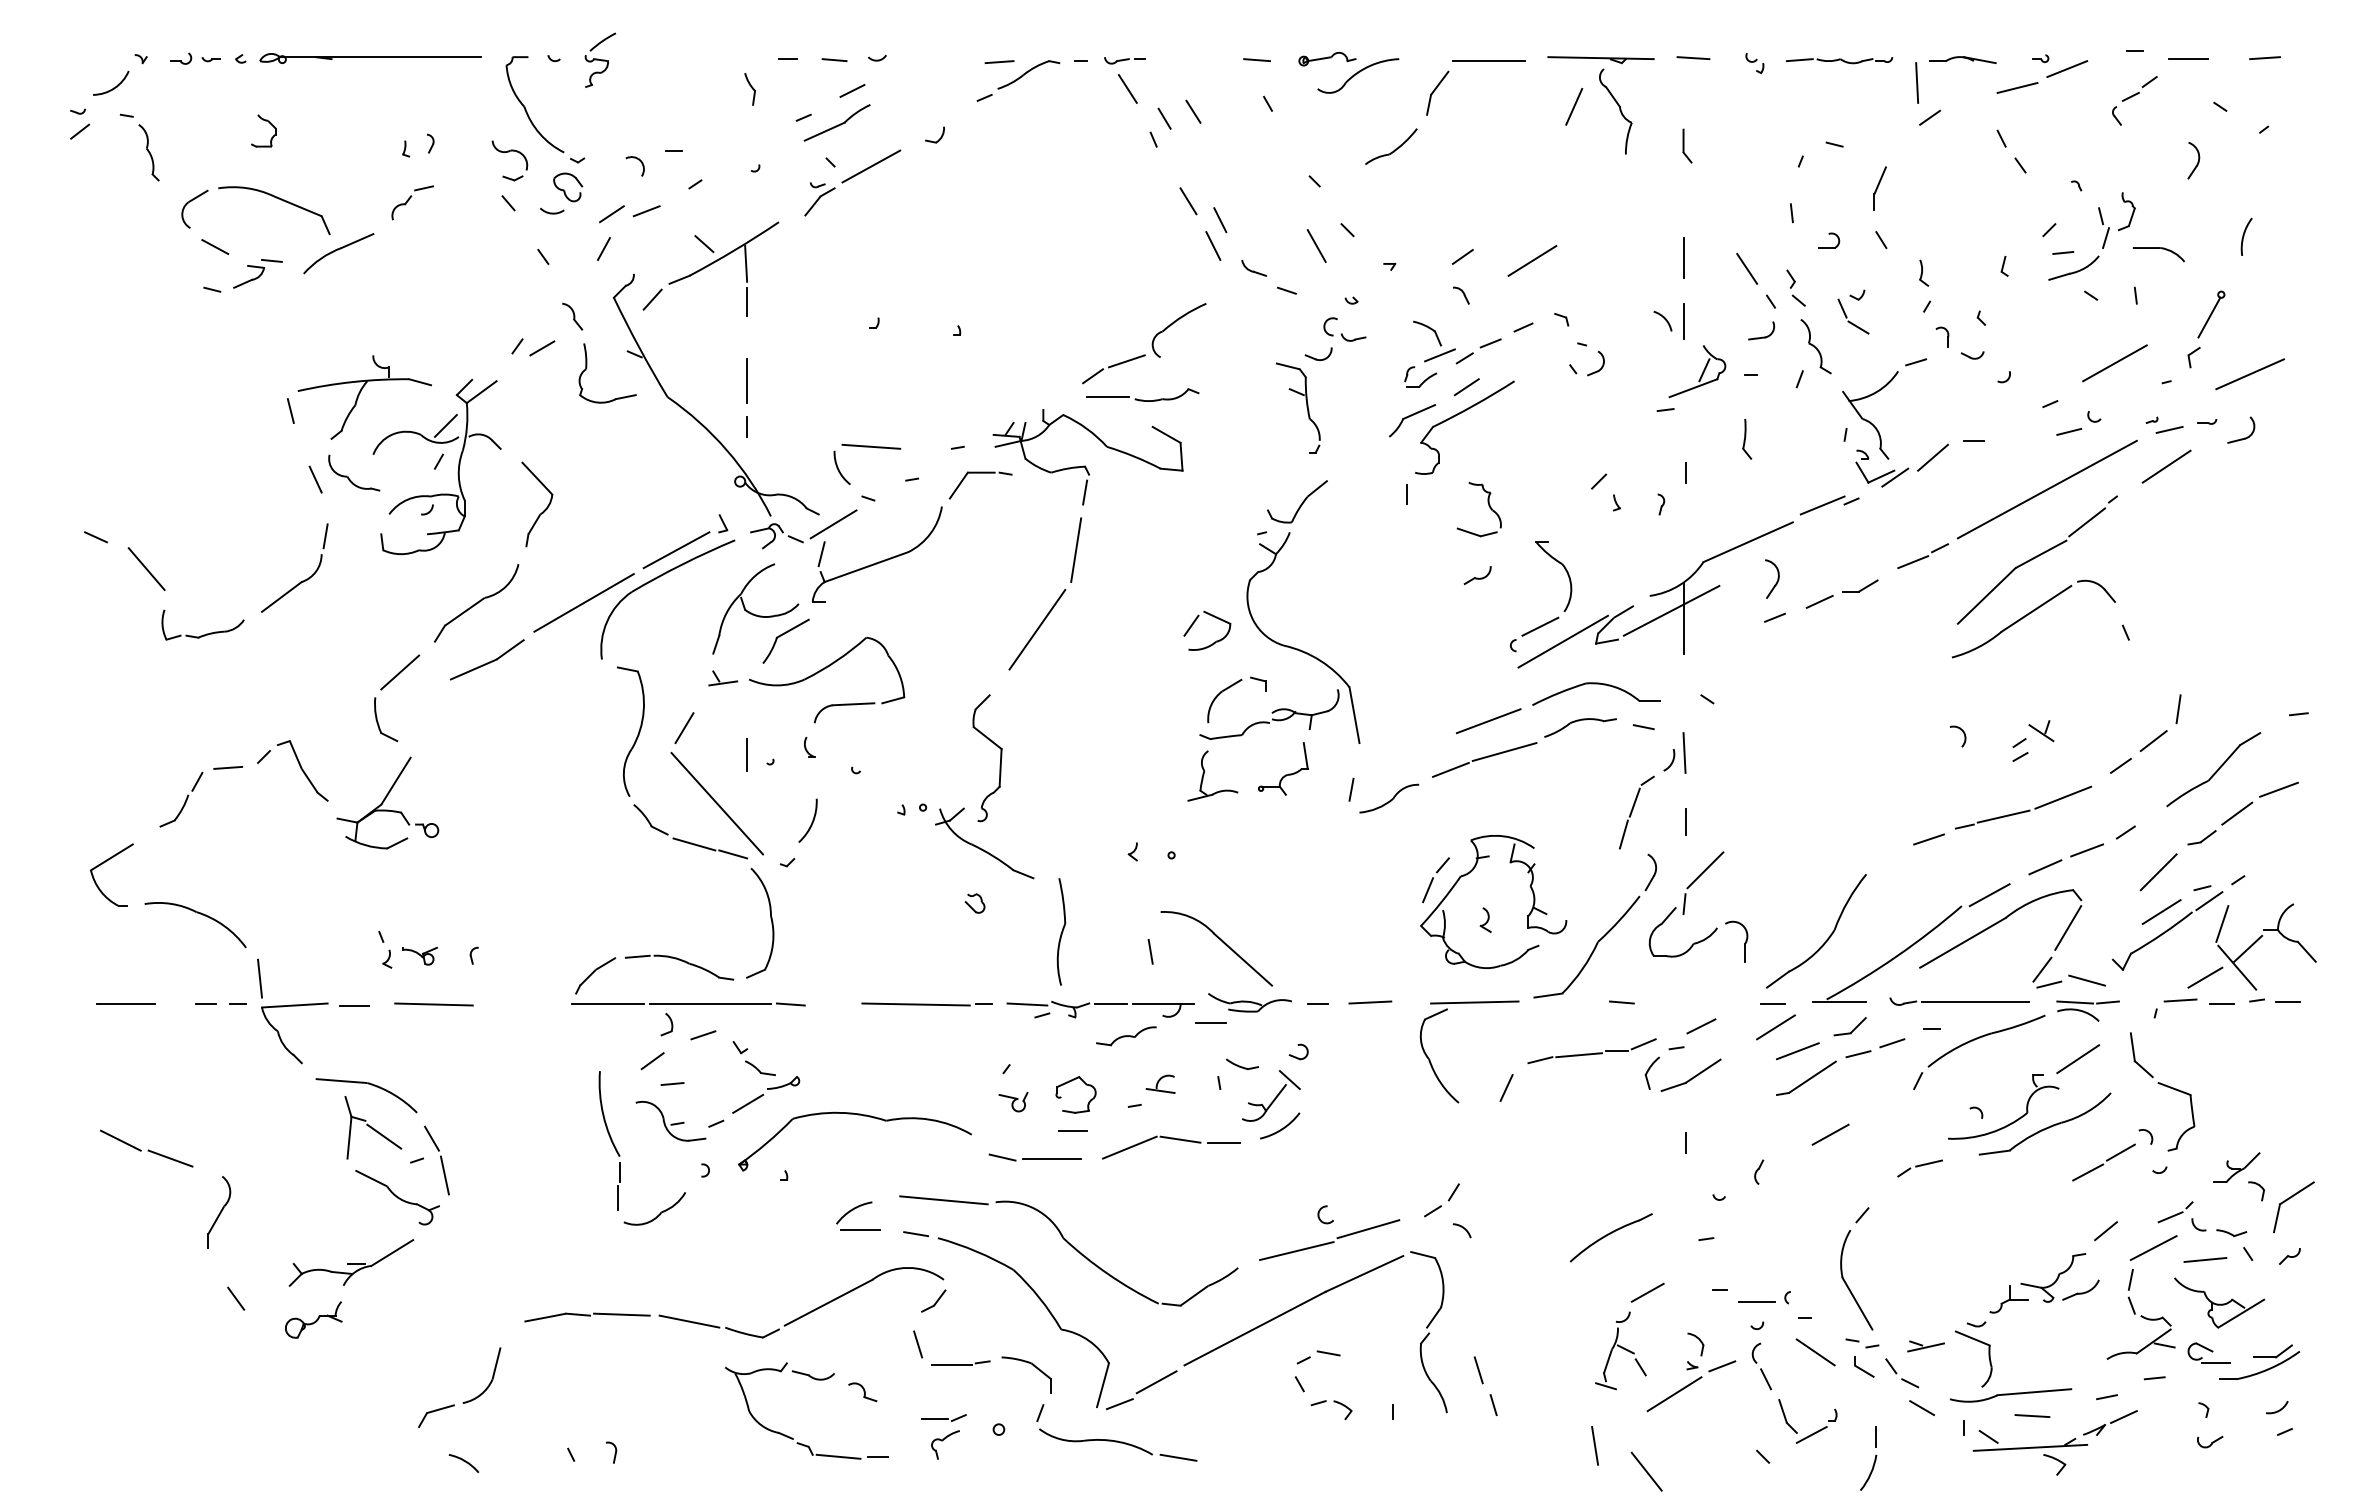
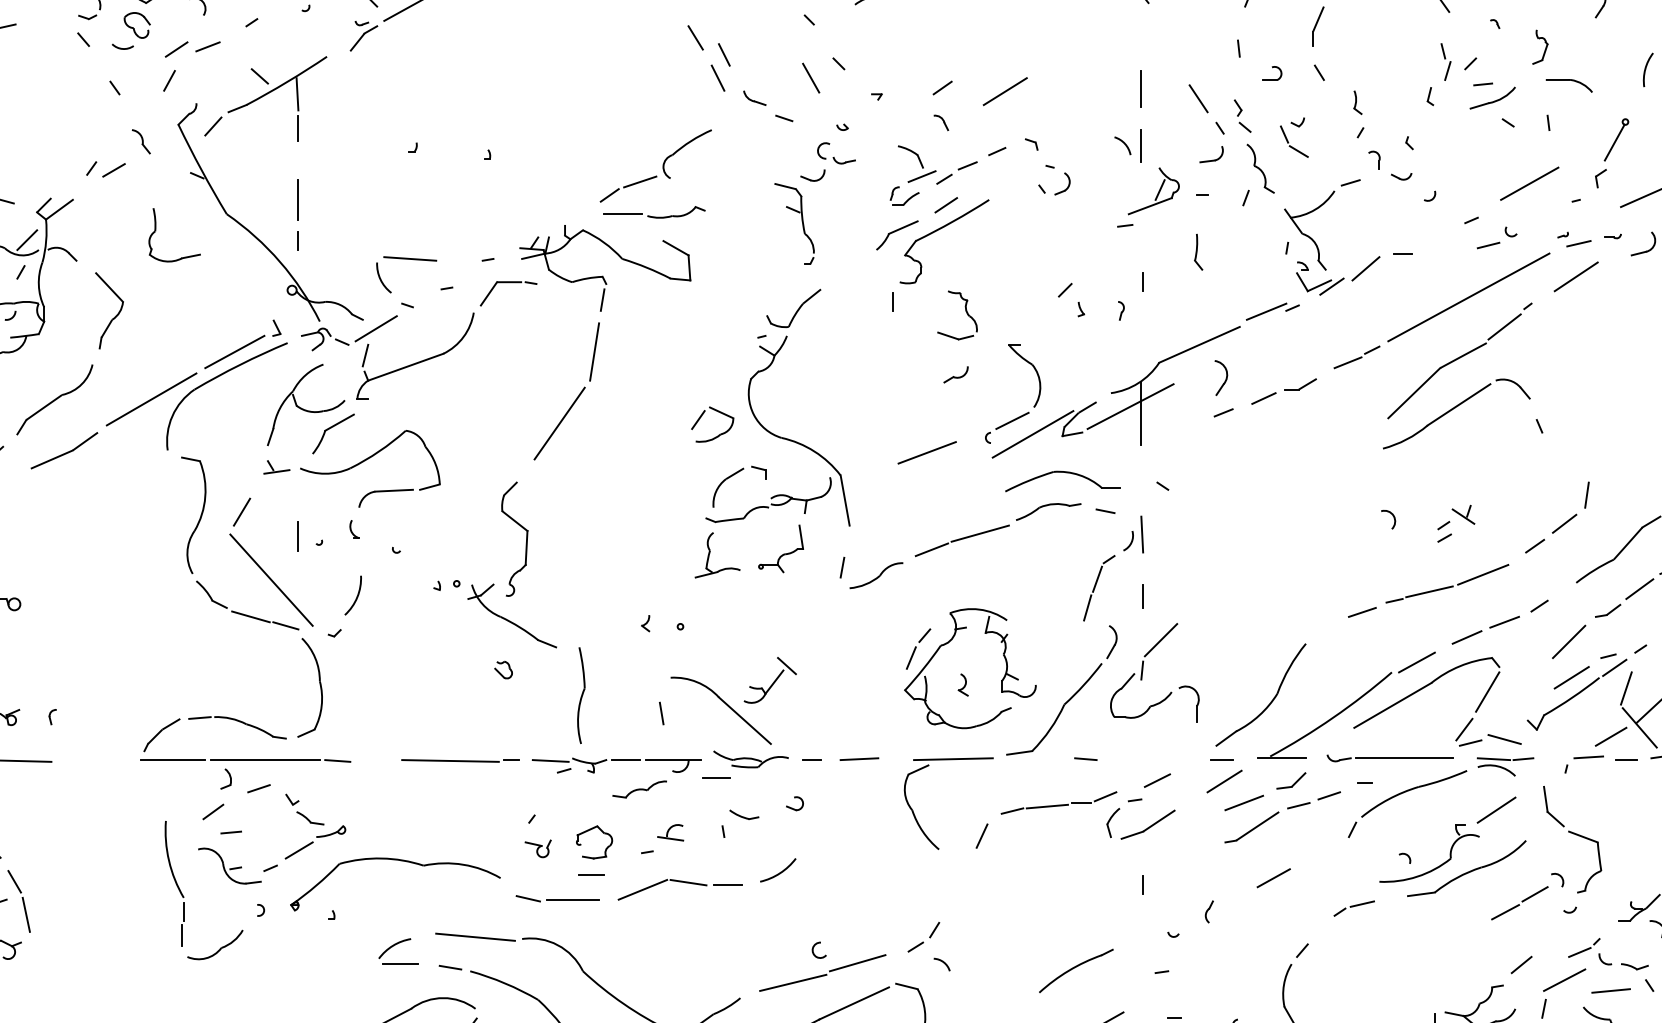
part: (2103, 227) -> (1445, 61), moved
part: (587, 367) -> (156, 229), moved
line: (1488, 721) -> (927, 453), moved
part: (1271, 1095) -> (770, 679), moved

